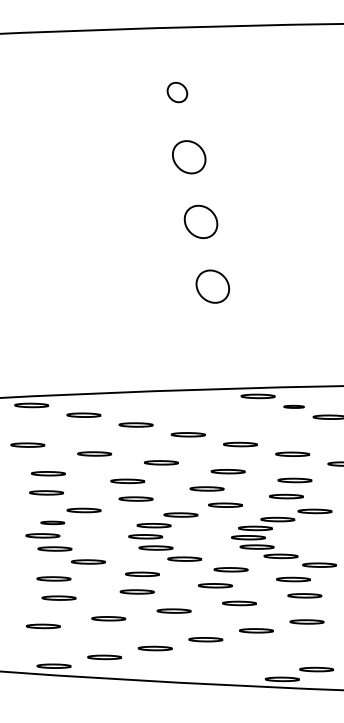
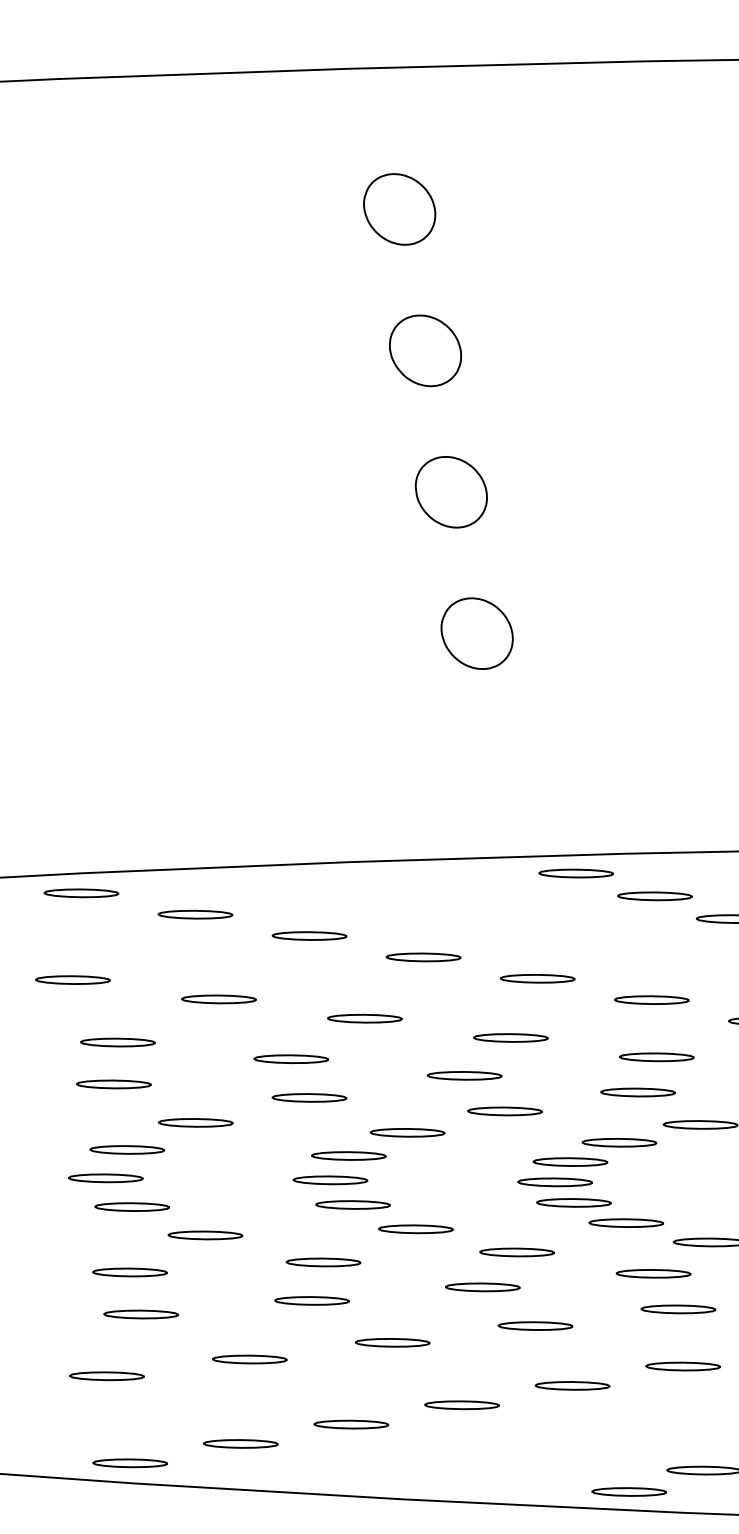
part: (177, 92) -> (399, 209), size x1.67
part: (293, 406) -> (653, 895), size x1.67
part: (52, 522) -> (126, 1149), size x1.43

